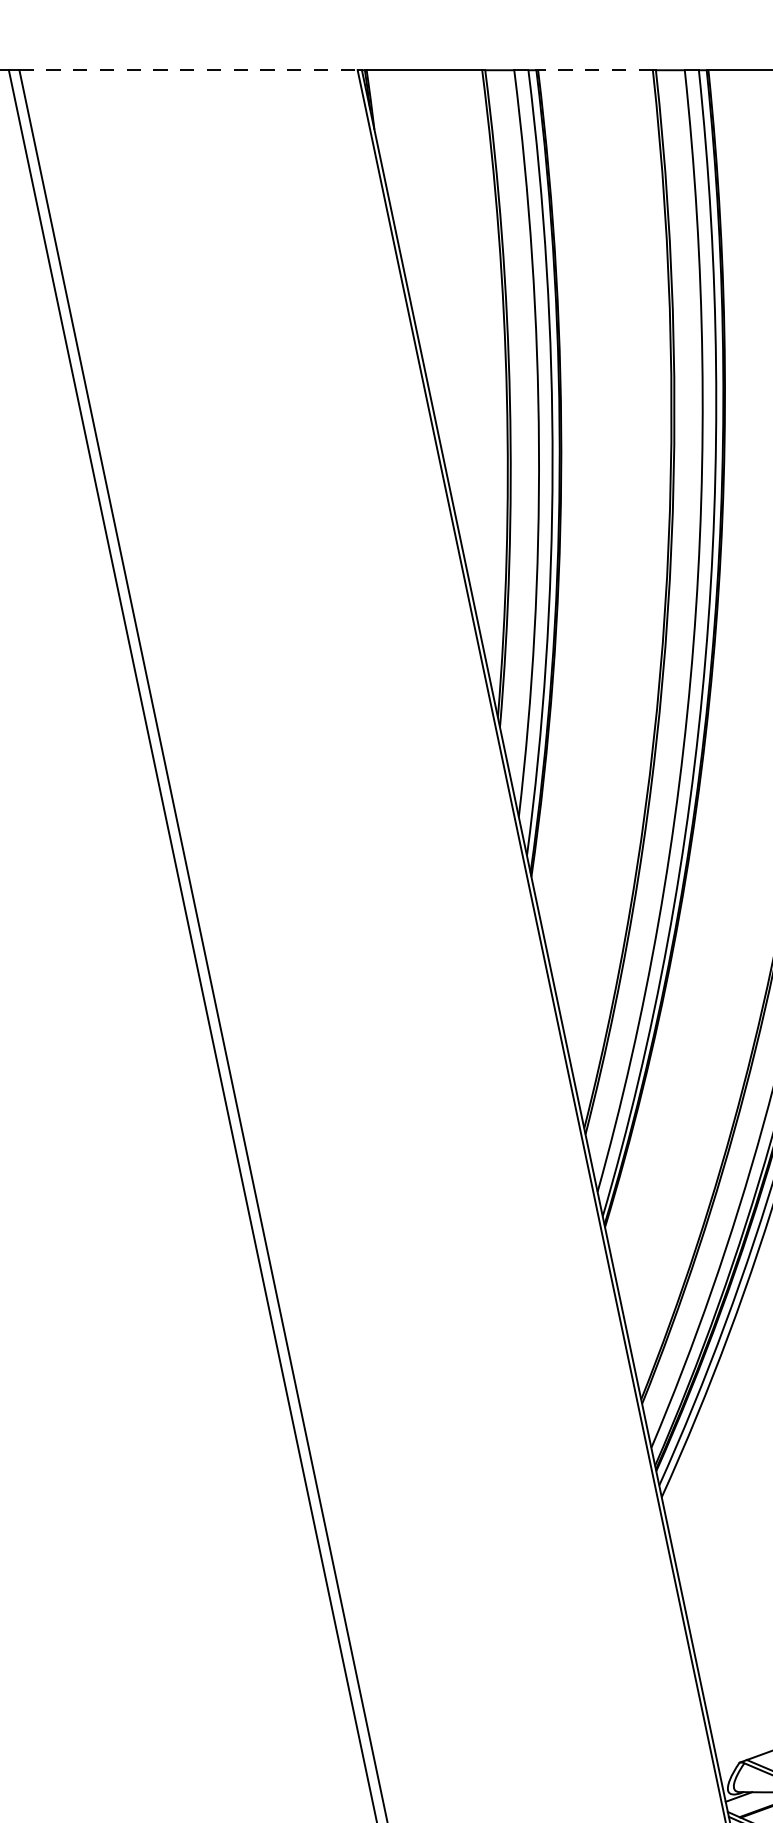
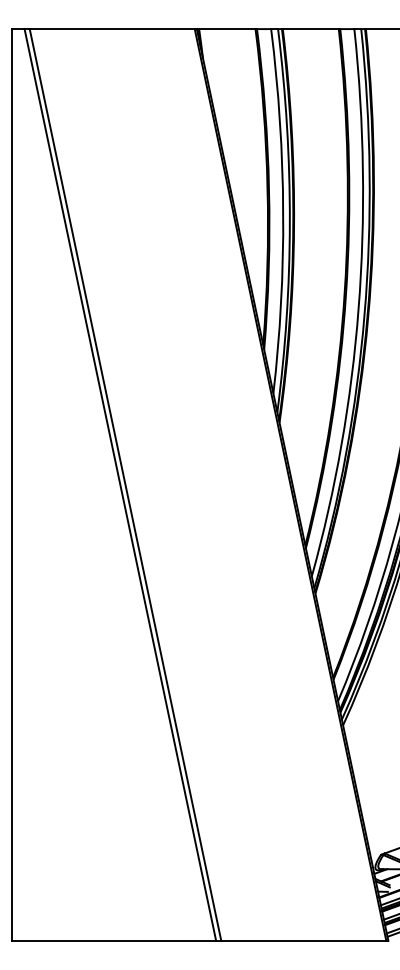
line: (189, 71) -> (112, 29), dashed -> solid
line: (594, 71) -> (310, 29), dashed -> solid

